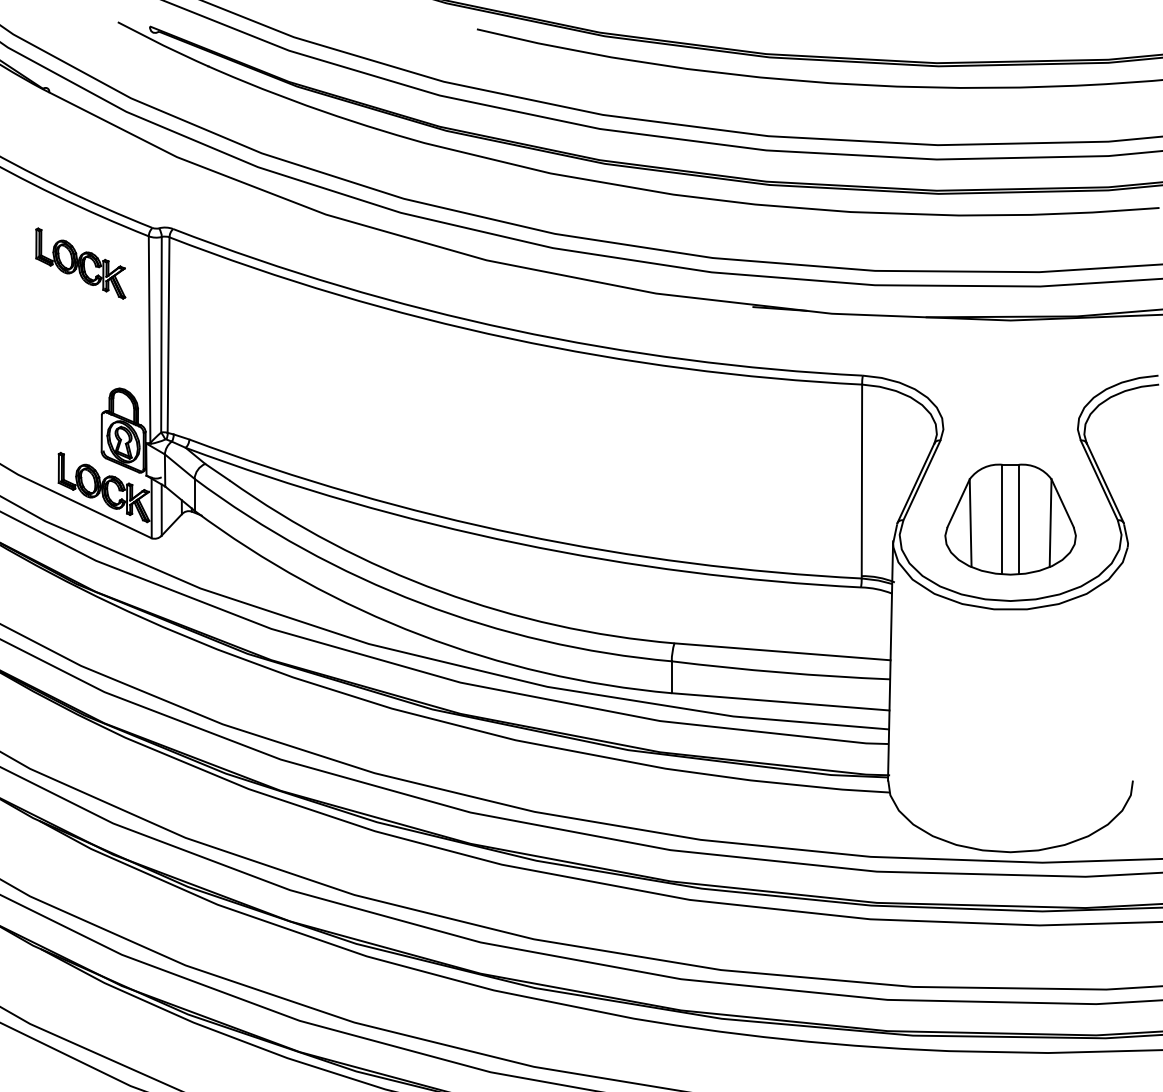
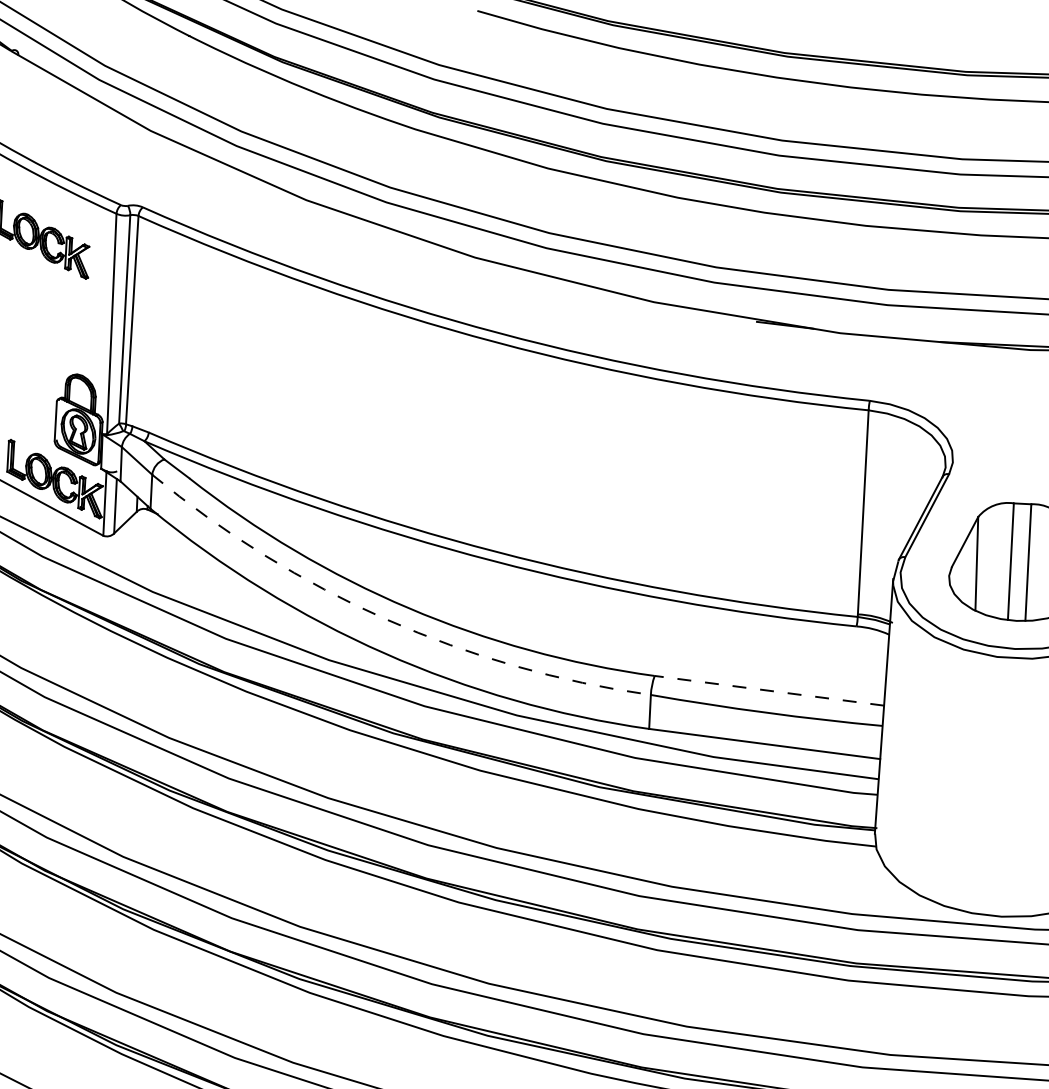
arc: (420, 603) -> (386, 619), solid -> dashed
line: (782, 651) -> (769, 690), solid -> dashed

